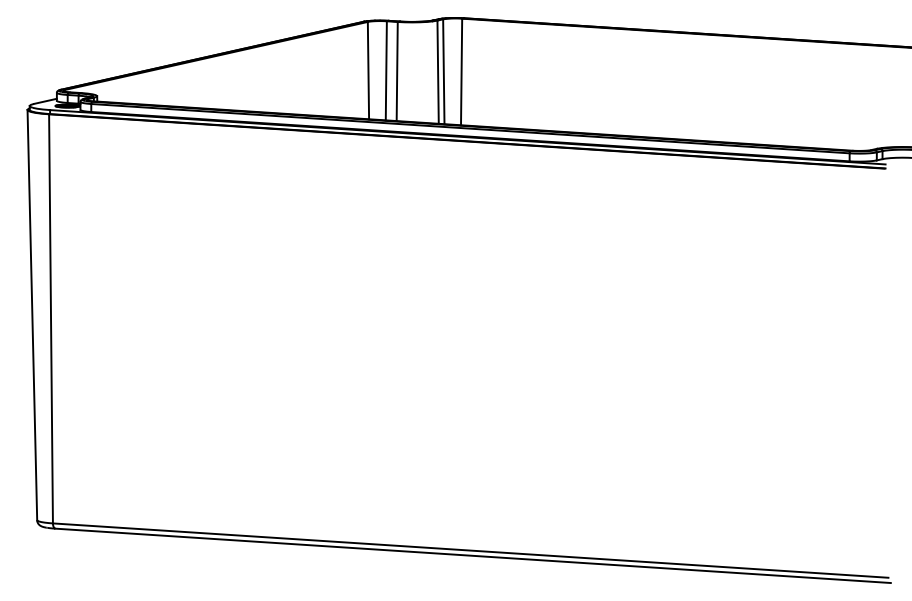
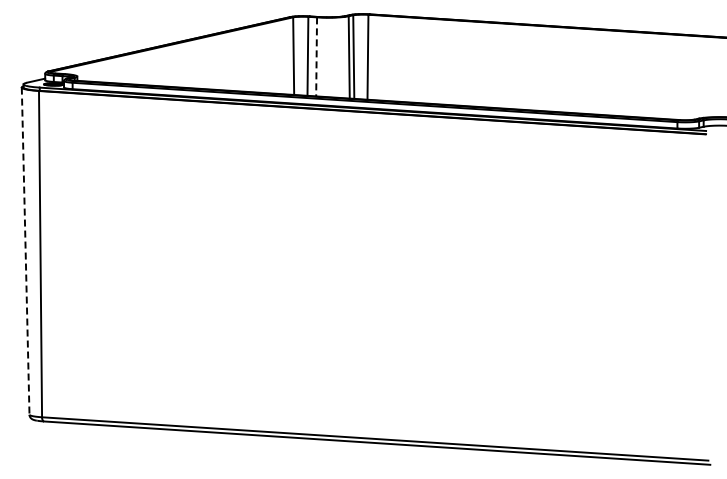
line: (397, 71) -> (316, 56), solid -> dashed
line: (32, 315) -> (25, 251), solid -> dashed

